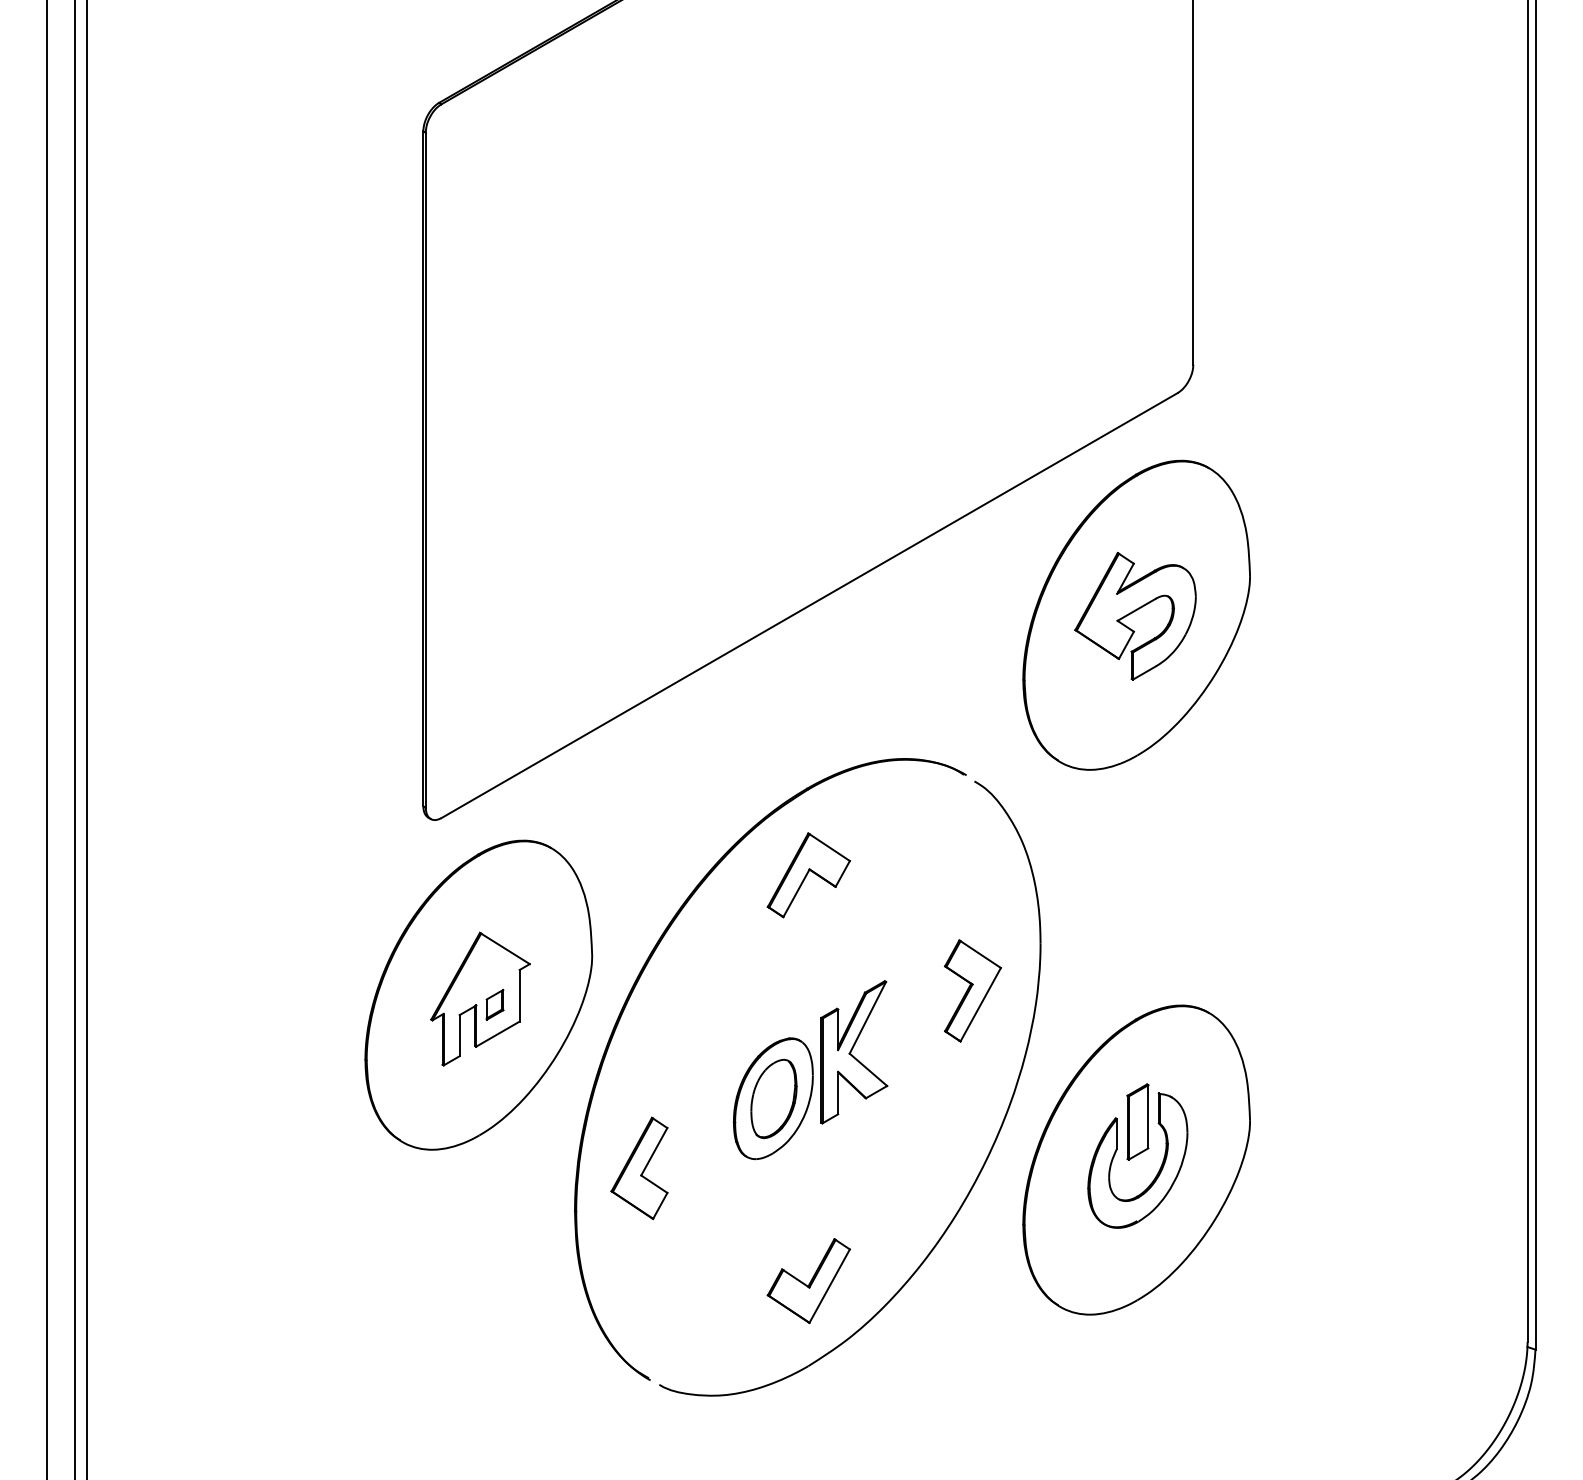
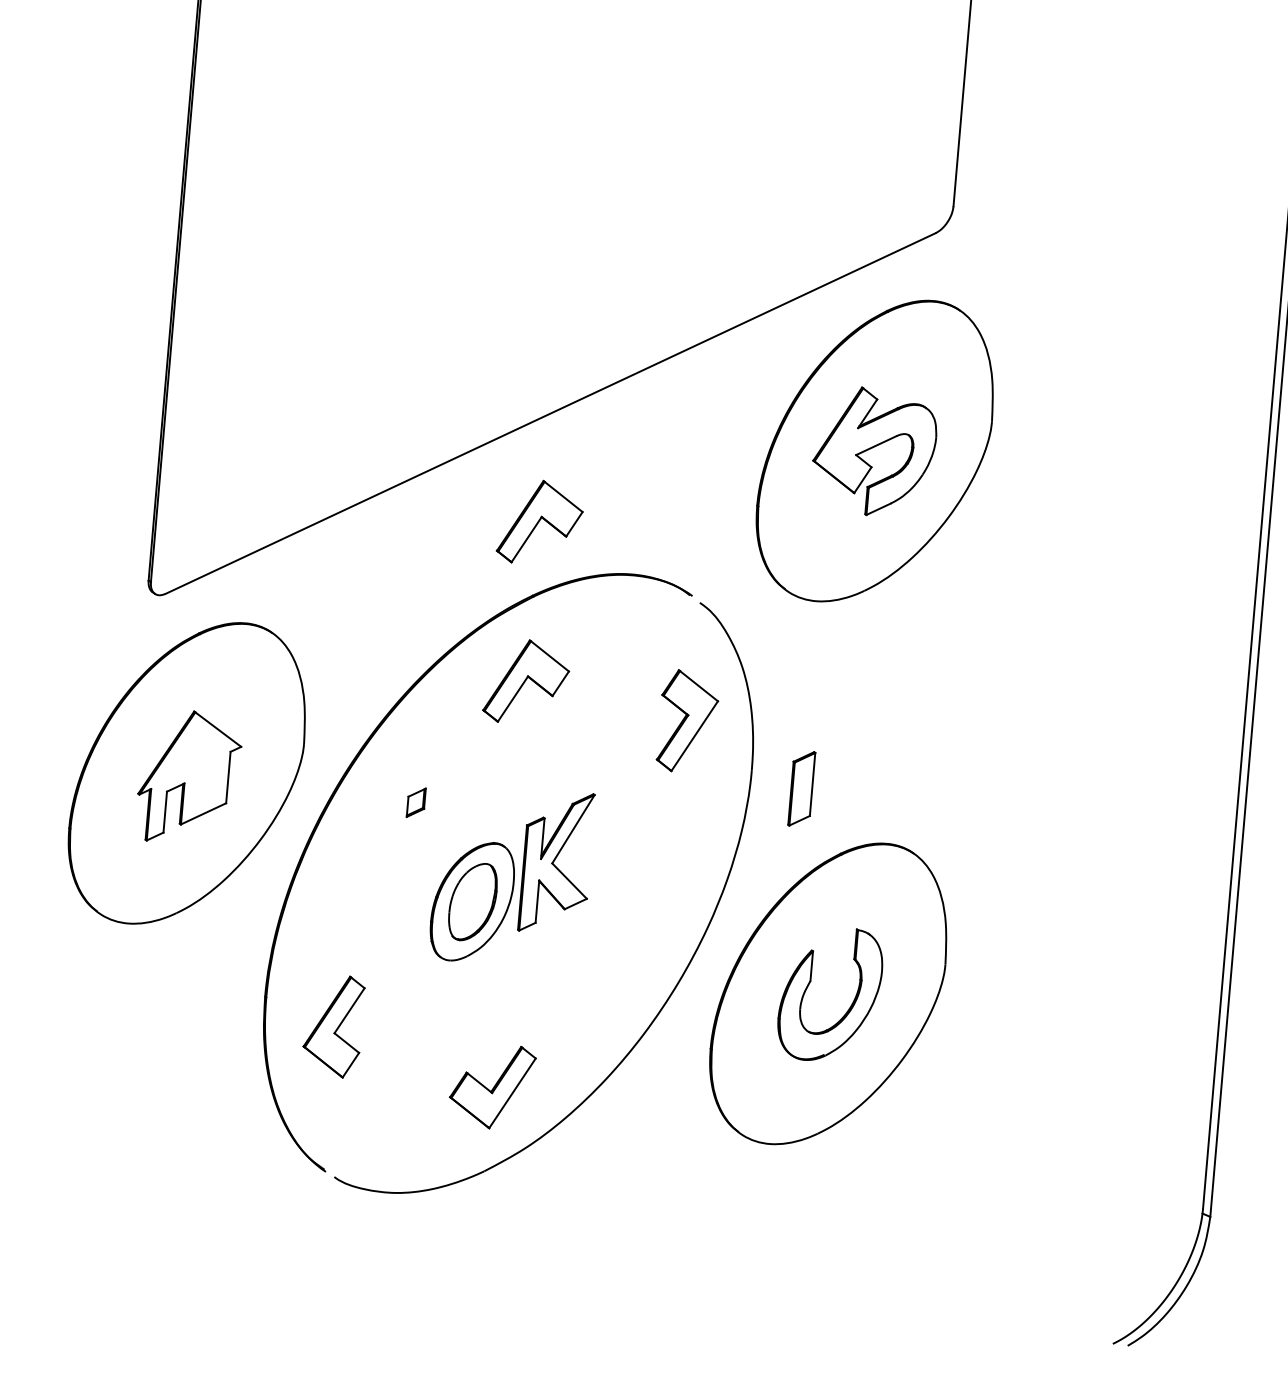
part: (808, 715) -> (540, 522), added
part: (972, 990) -> (687, 721), moved
part: (494, 1004) -> (415, 802), moved
part: (1137, 1121) -> (801, 788), moved
part: (639, 1168) -> (333, 1026), moved

